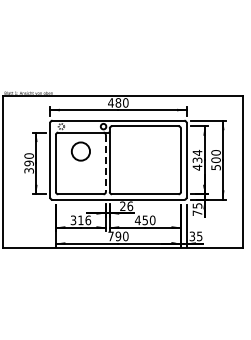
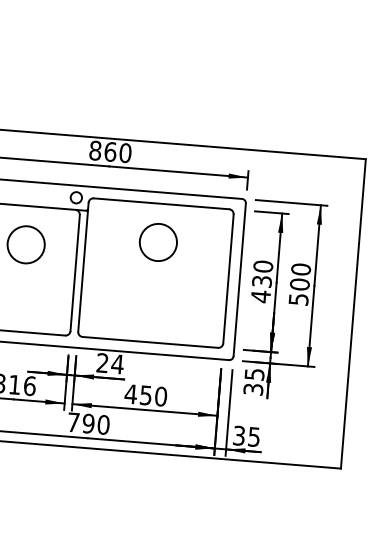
text: (114, 102) -> (102, 150), 480 -> 860
circle: (145, 145) -> (158, 243), added
text: (197, 152) -> (263, 265), 434 -> 430
line: (105, 163) -> (74, 273), dashed -> solid
text: (130, 206) -> (118, 364), 26 -> 24
text: (197, 212) -> (253, 387), 75 -> 35

